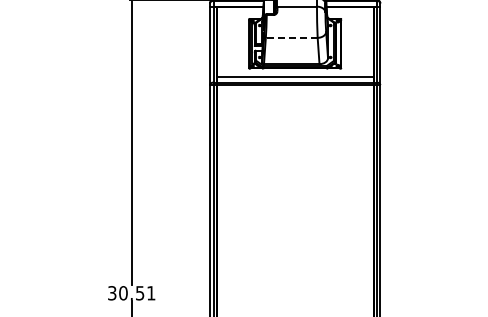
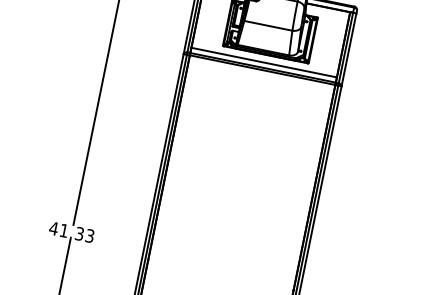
line: (291, 37) -> (268, 25), dashed -> solid
text: (131, 293) -> (71, 232), 30.51 -> 41.33

